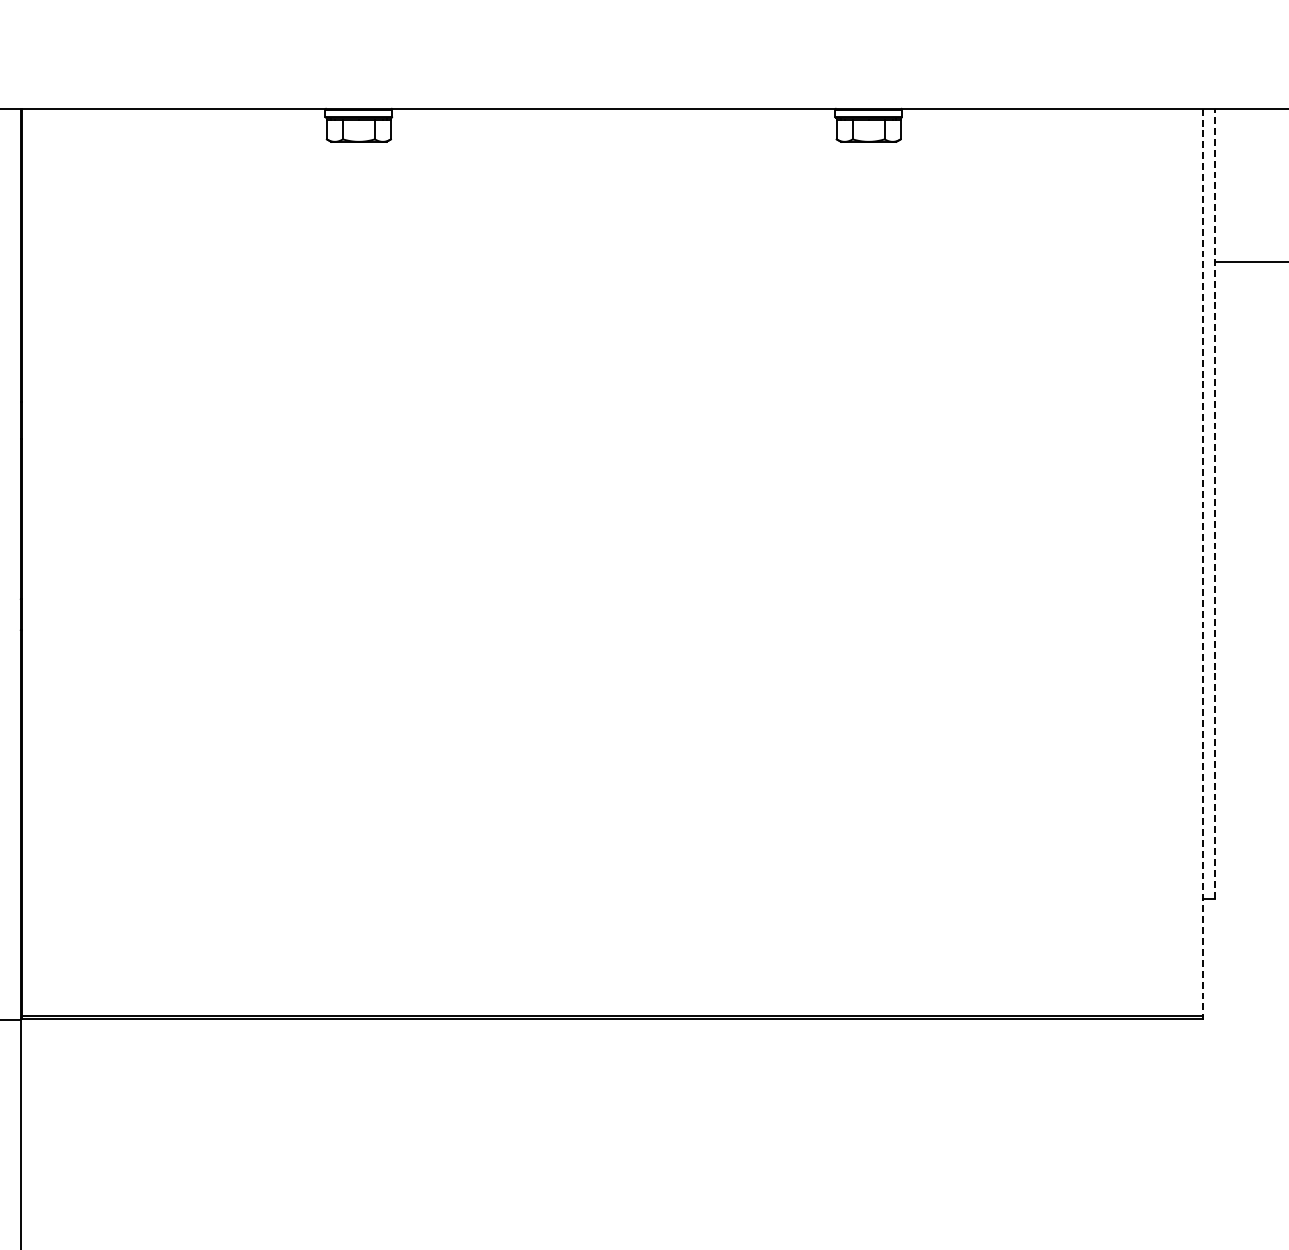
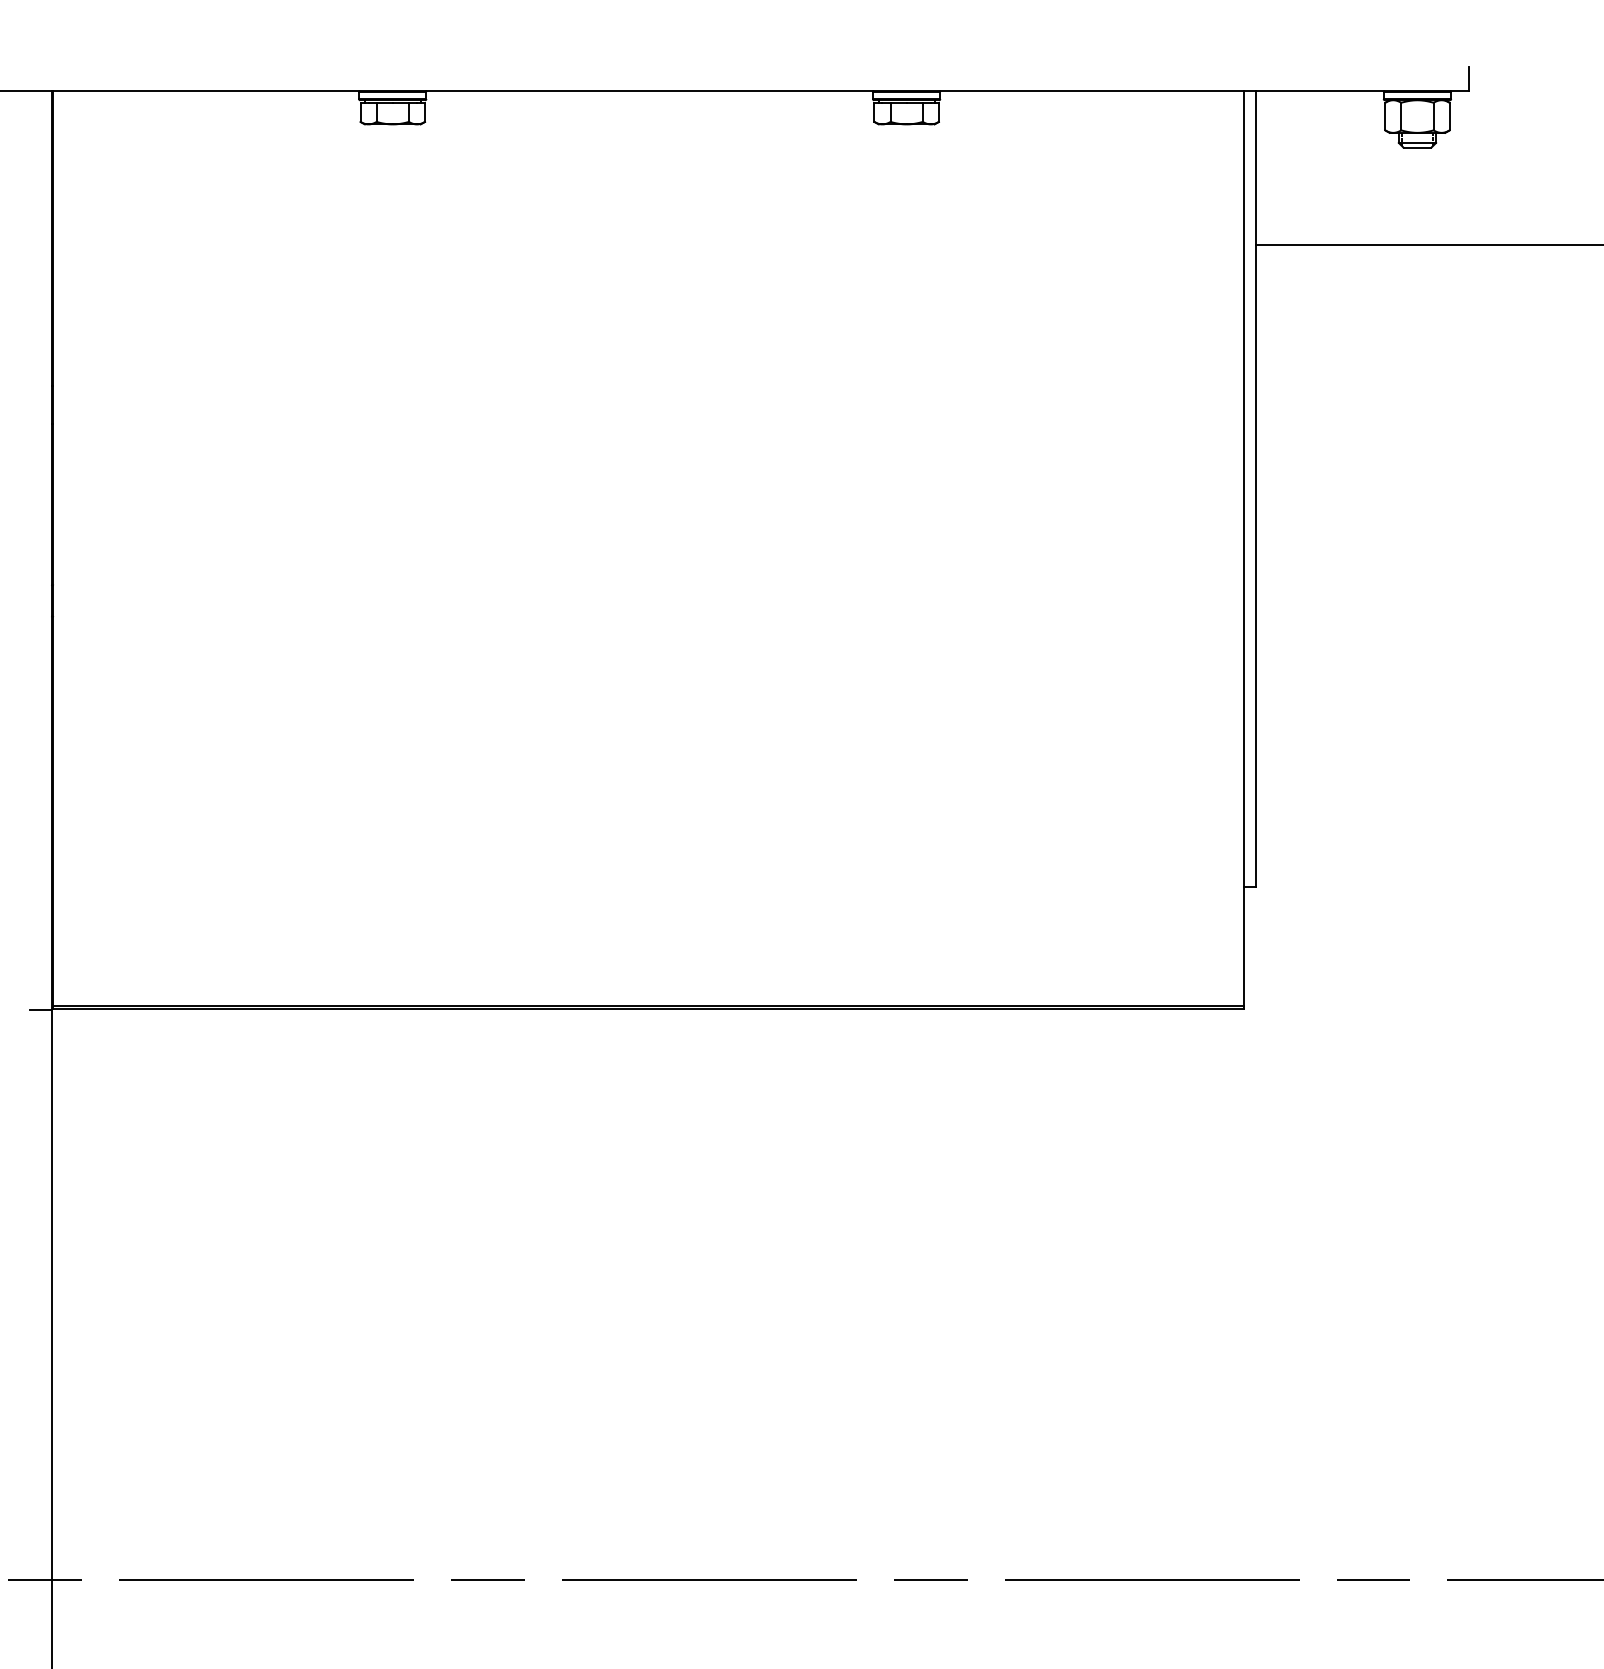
line: (1214, 503) -> (1255, 488), dashed -> solid
line: (1202, 562) -> (1243, 548), dashed -> solid

